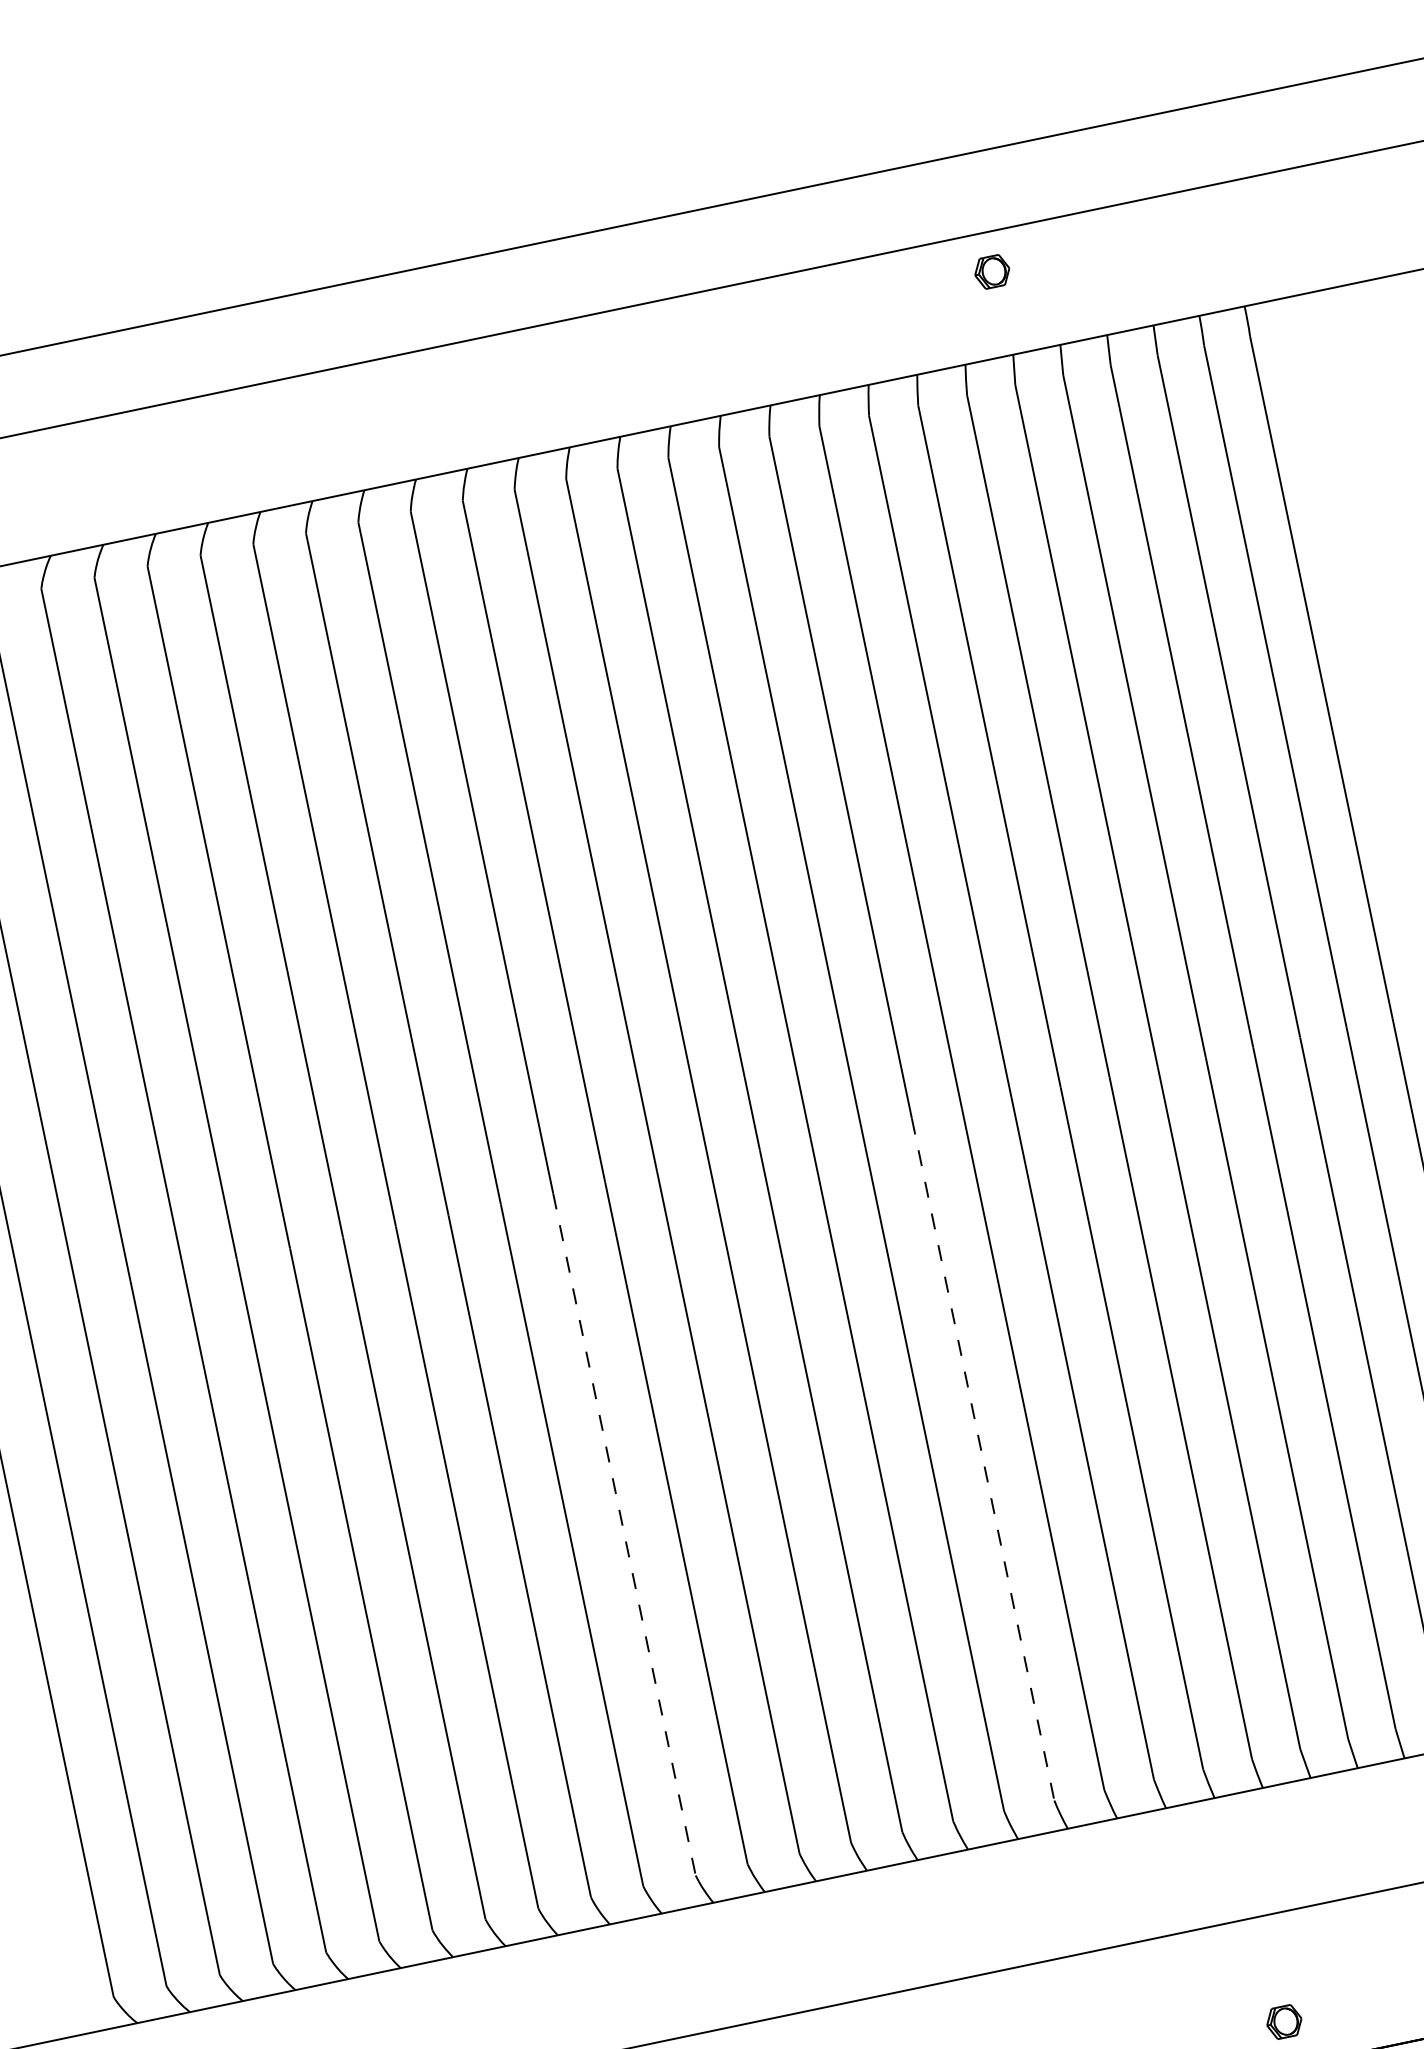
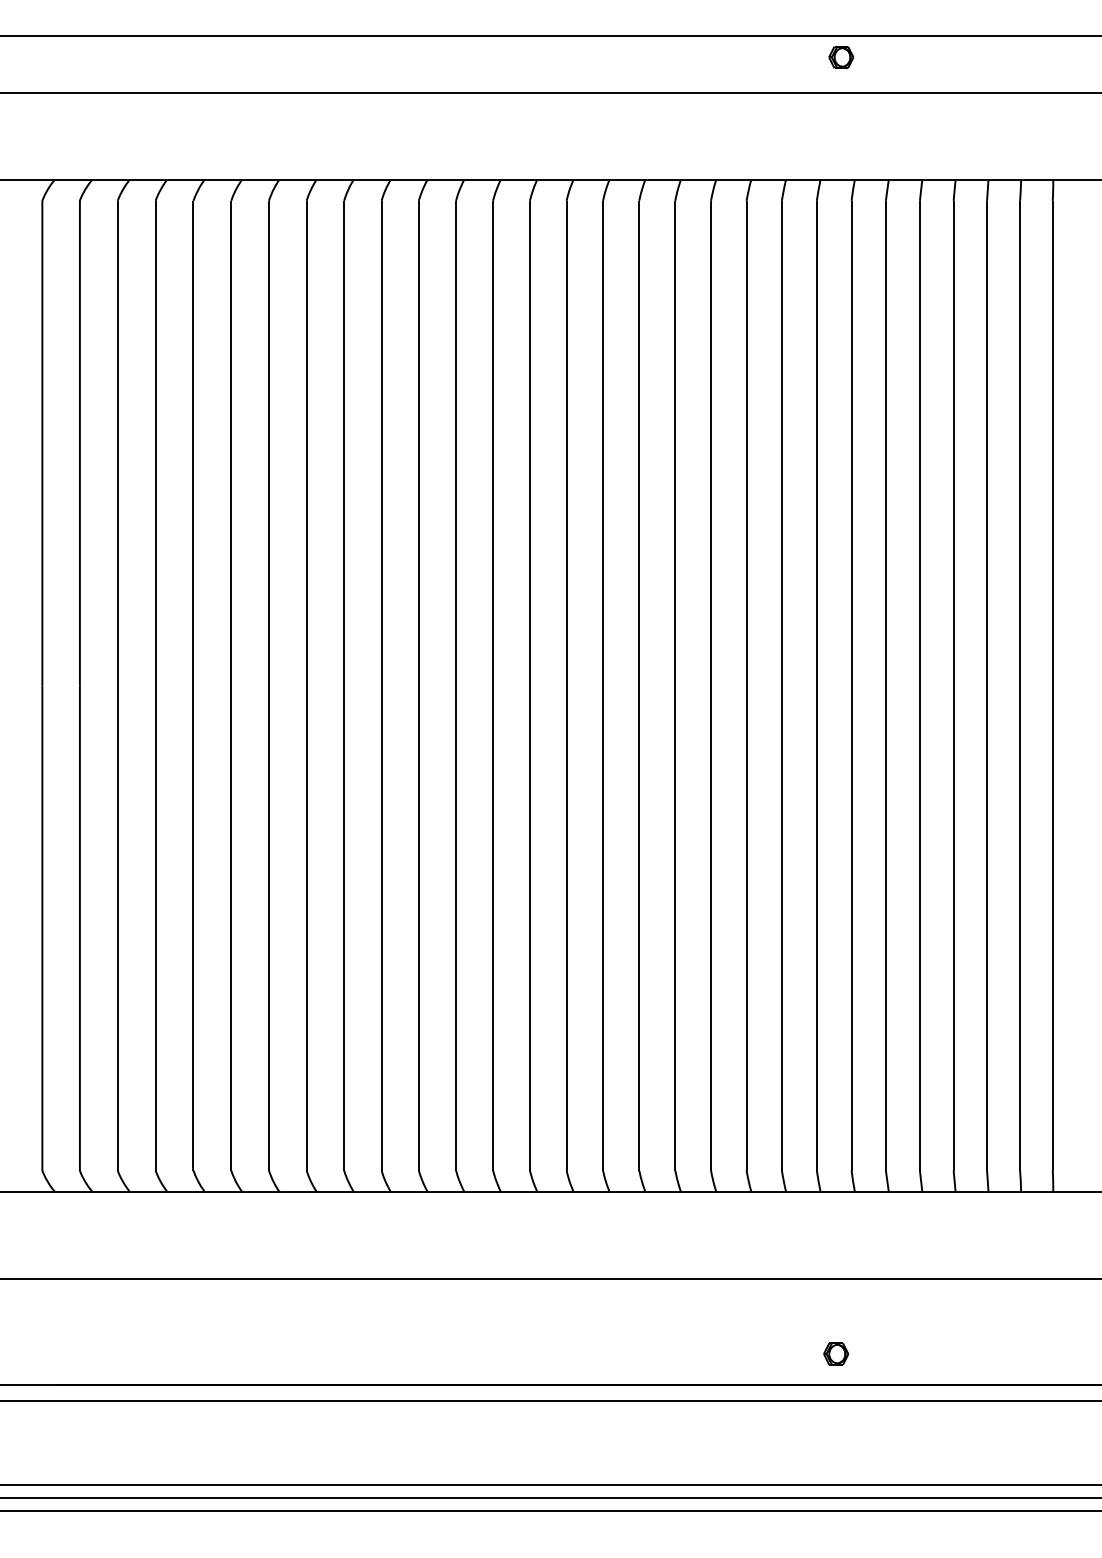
part: (992, 271) -> (841, 57), moved
line: (983, 1459) -> (711, 928), dashed -> solid
line: (625, 1534) -> (456, 928), dashed -> solid

